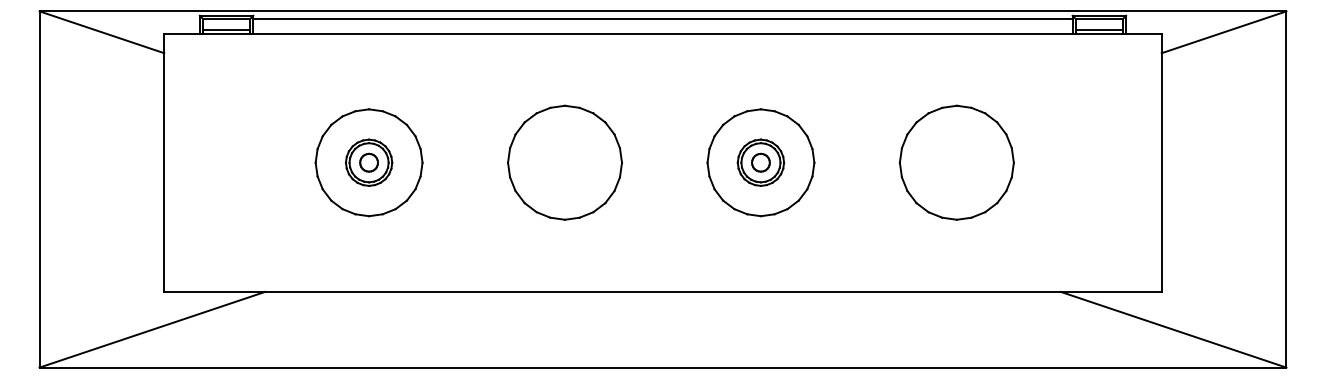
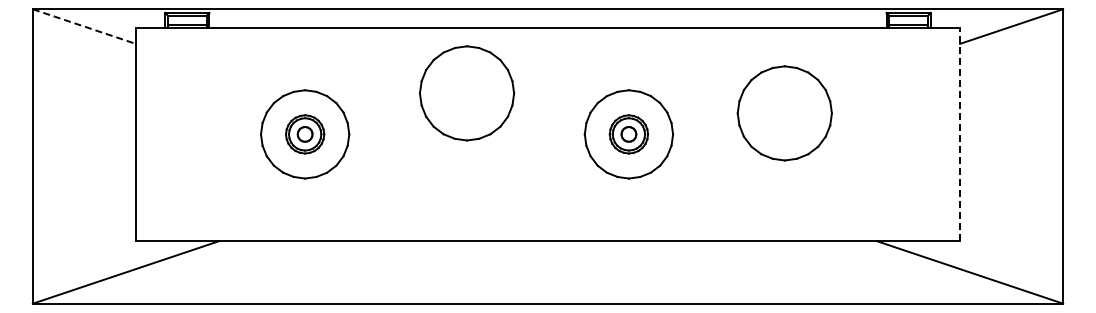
line: (662, 18) -> (547, 15), removed
line: (102, 32) -> (84, 26), solid -> dashed
part: (565, 162) -> (467, 93), moved
part: (956, 162) -> (784, 113), moved
line: (1162, 162) -> (960, 134), solid -> dashed

